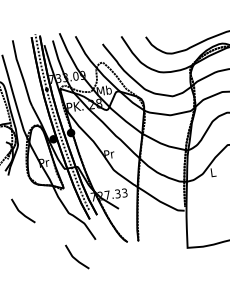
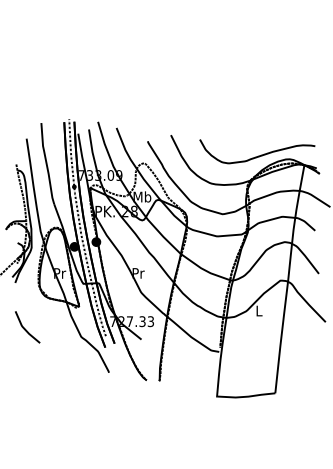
line: (75, 258) -> (82, 391), removed

